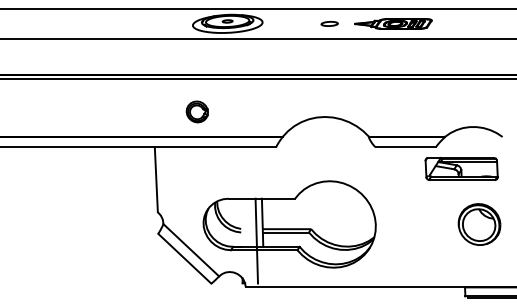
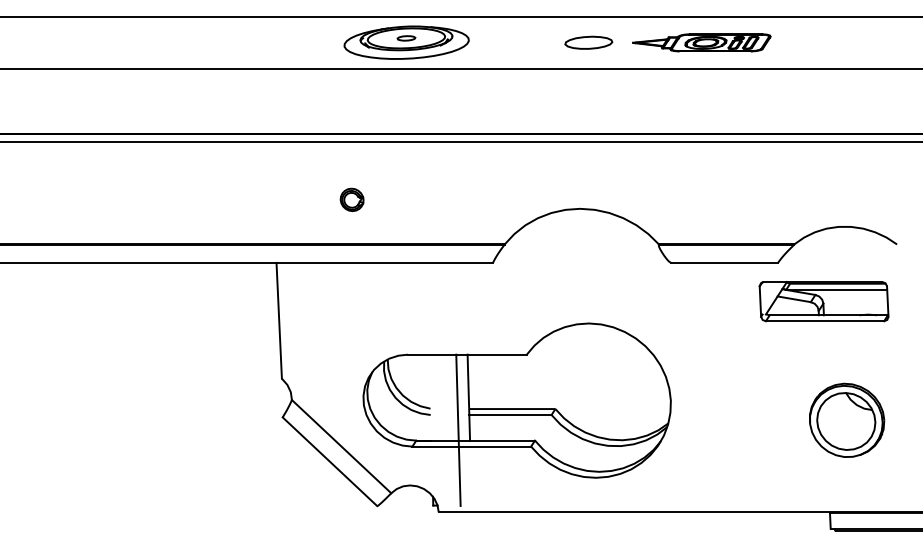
part: (329, 23) -> (588, 42), size x1.6
part: (196, 111) -> (350, 199), size x0.6
part: (479, 224) -> (846, 420), moved

